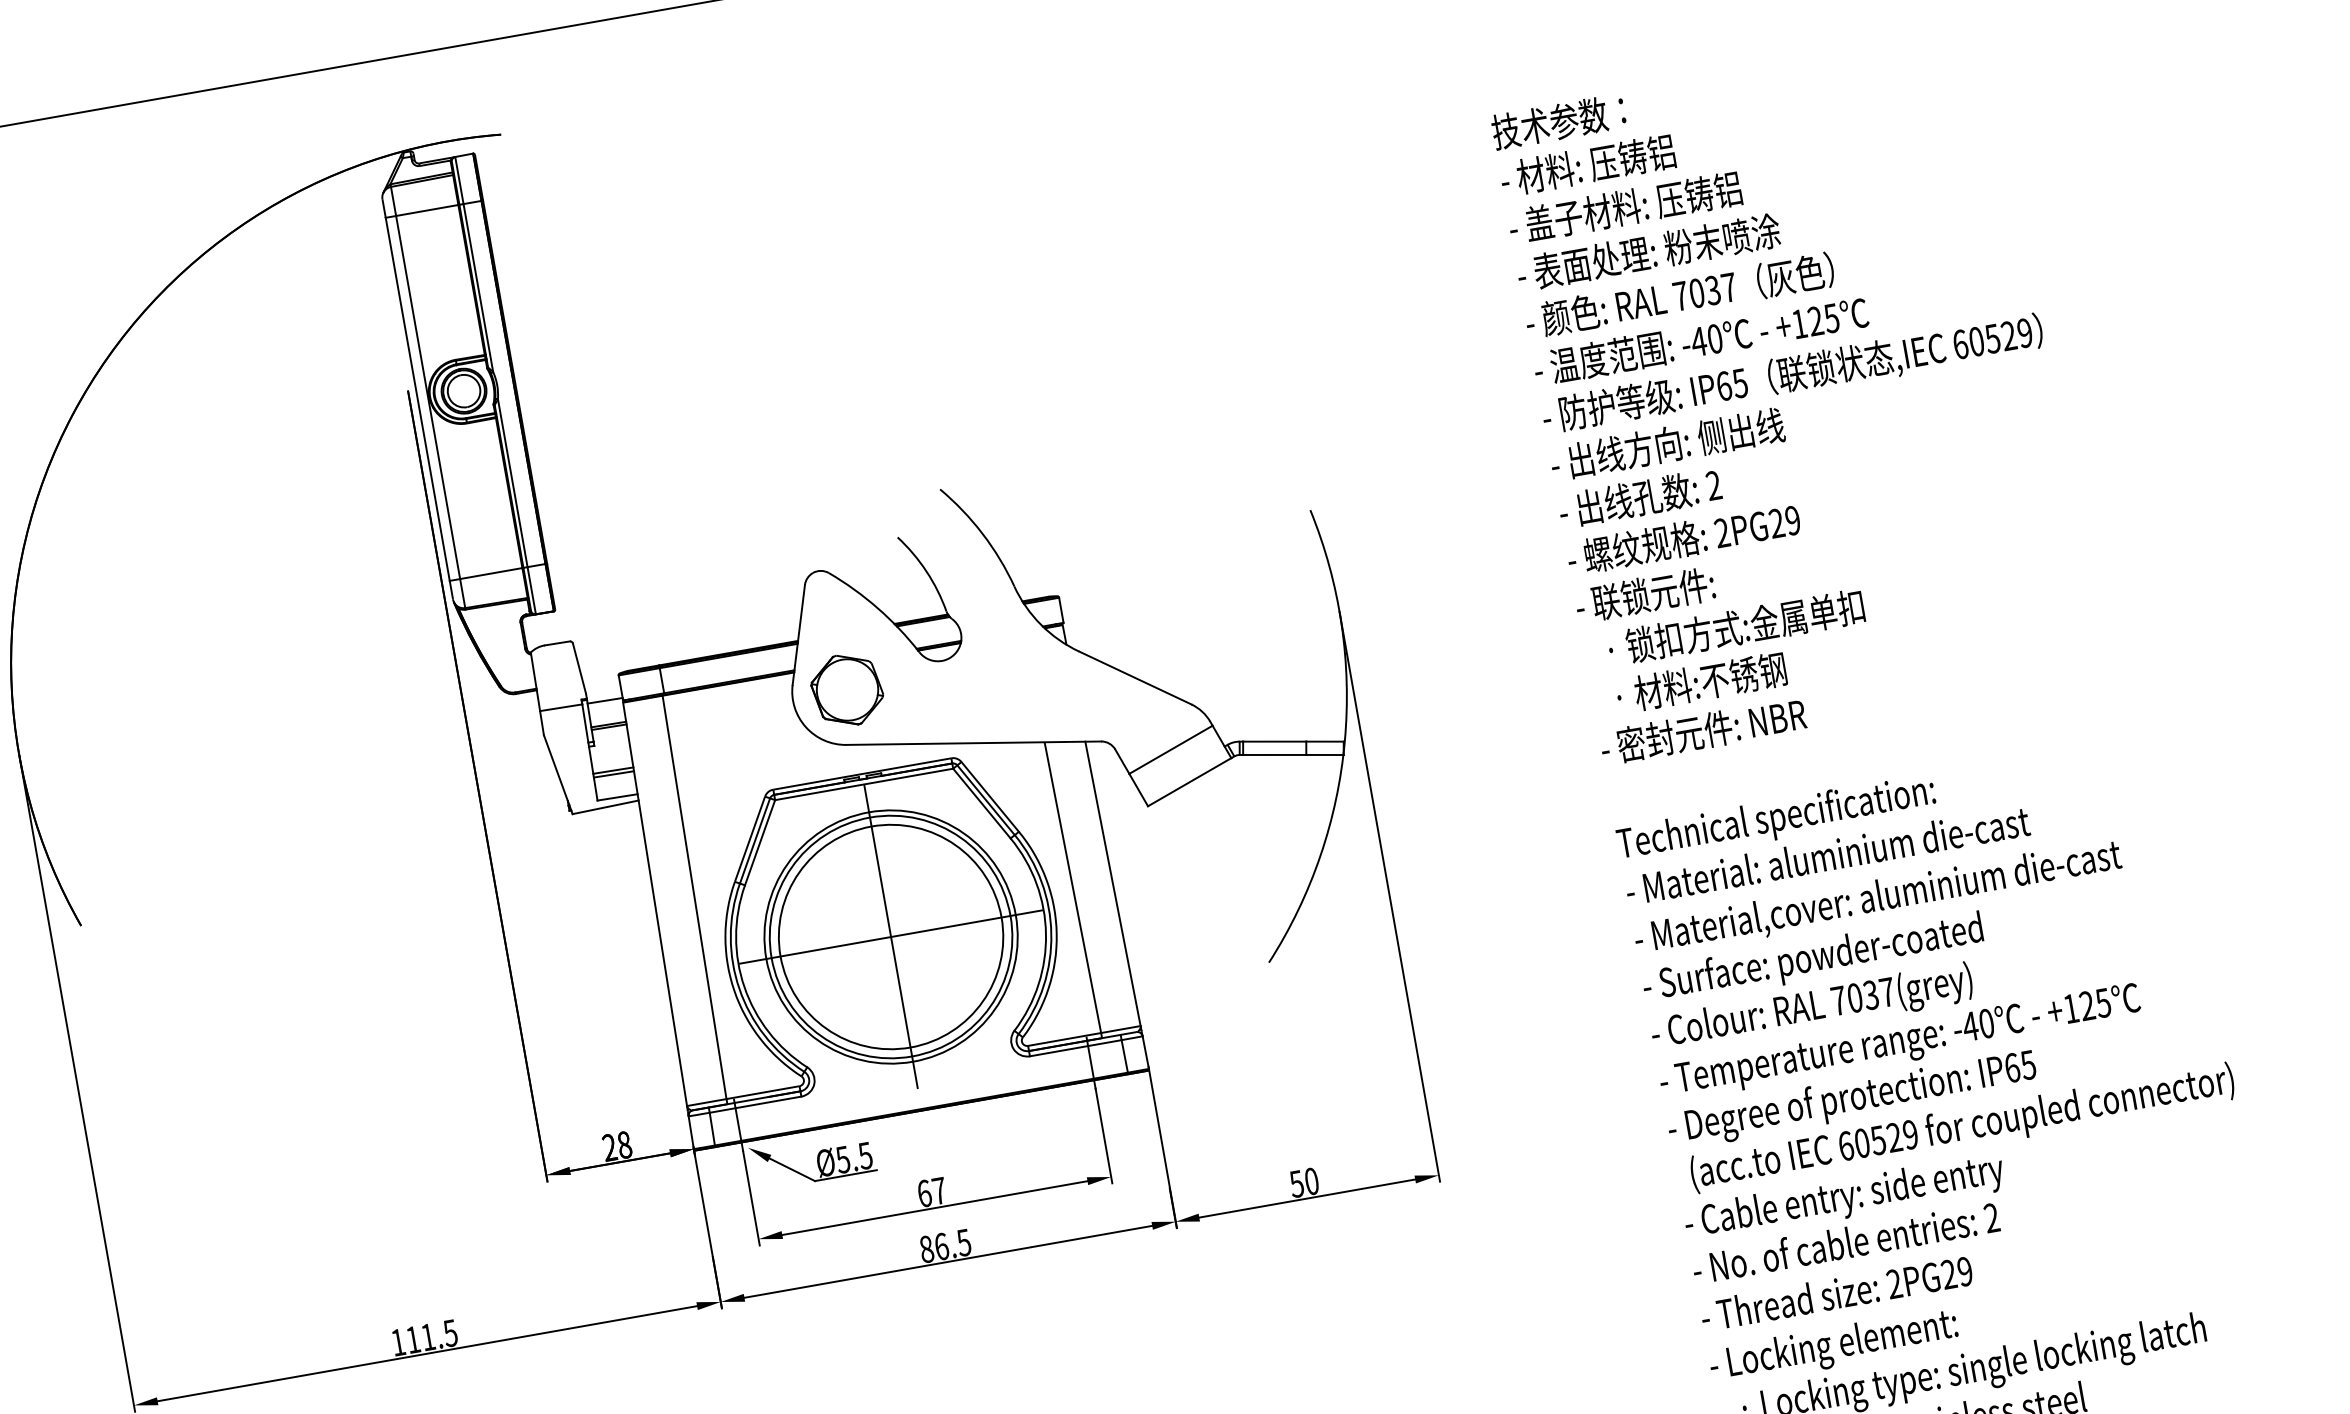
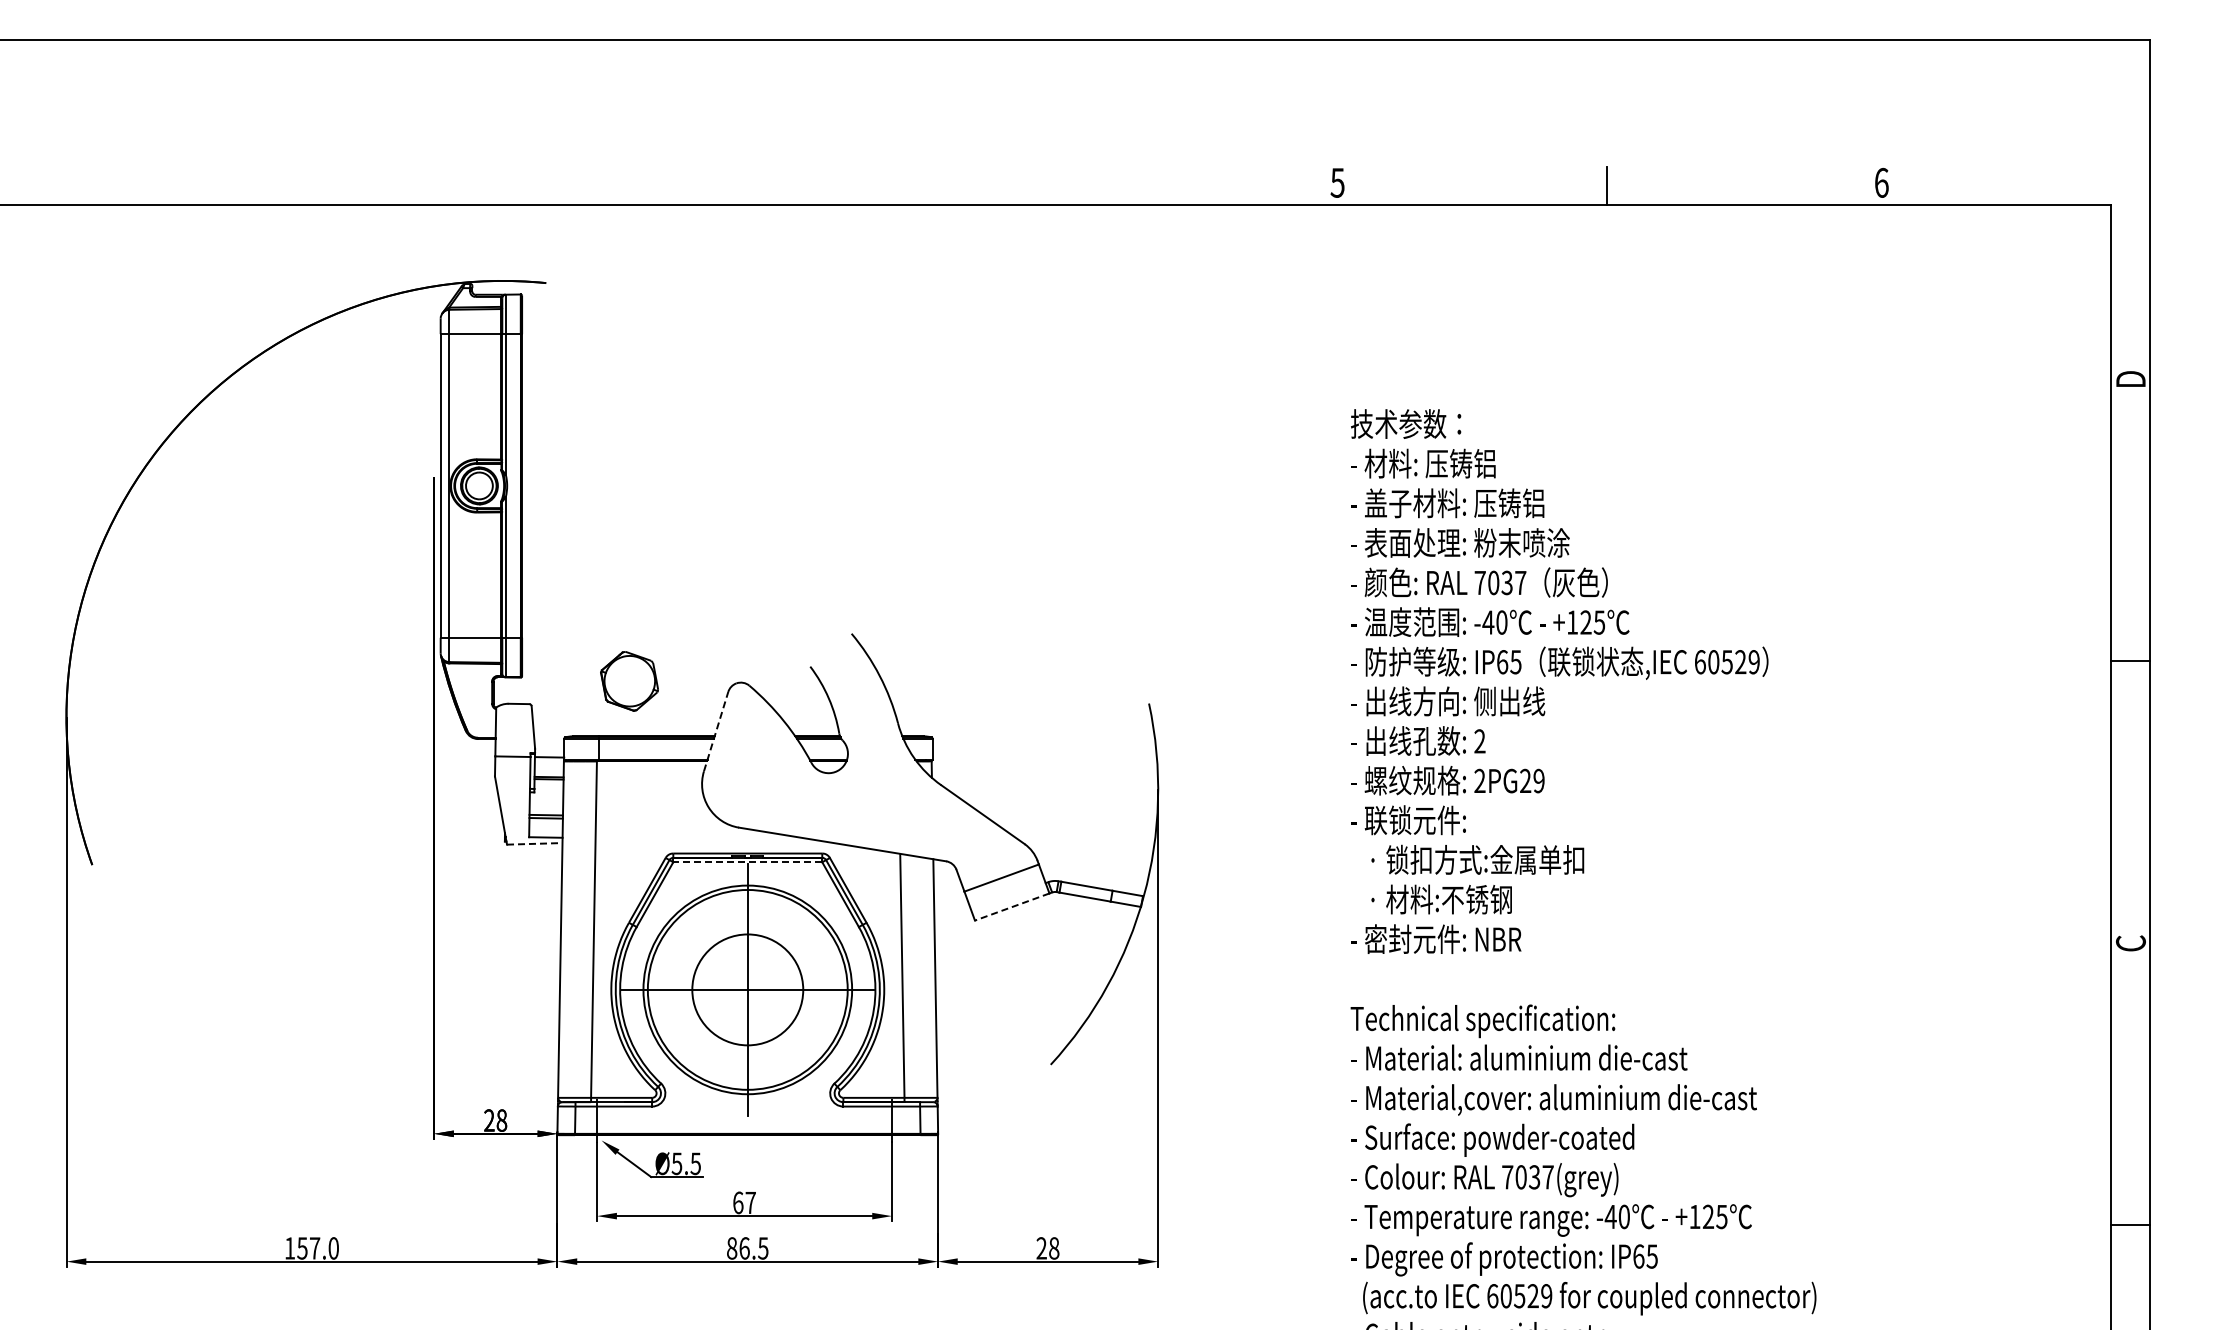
line: (799, 634) -> (716, 731), solid -> dashed
part: (847, 690) -> (629, 681), moved
line: (1190, 782) -> (1012, 907), solid -> dashed
line: (863, 784) -> (747, 862), solid -> dashed
line: (605, 806) -> (534, 843), solid -> dashed
circle: (890, 936) -> (747, 989), size x0.6
text: (1303, 1182) -> (1047, 1248), 50 -> 28
text: (431, 1336) -> (317, 1248), 111.5 -> 157.0

